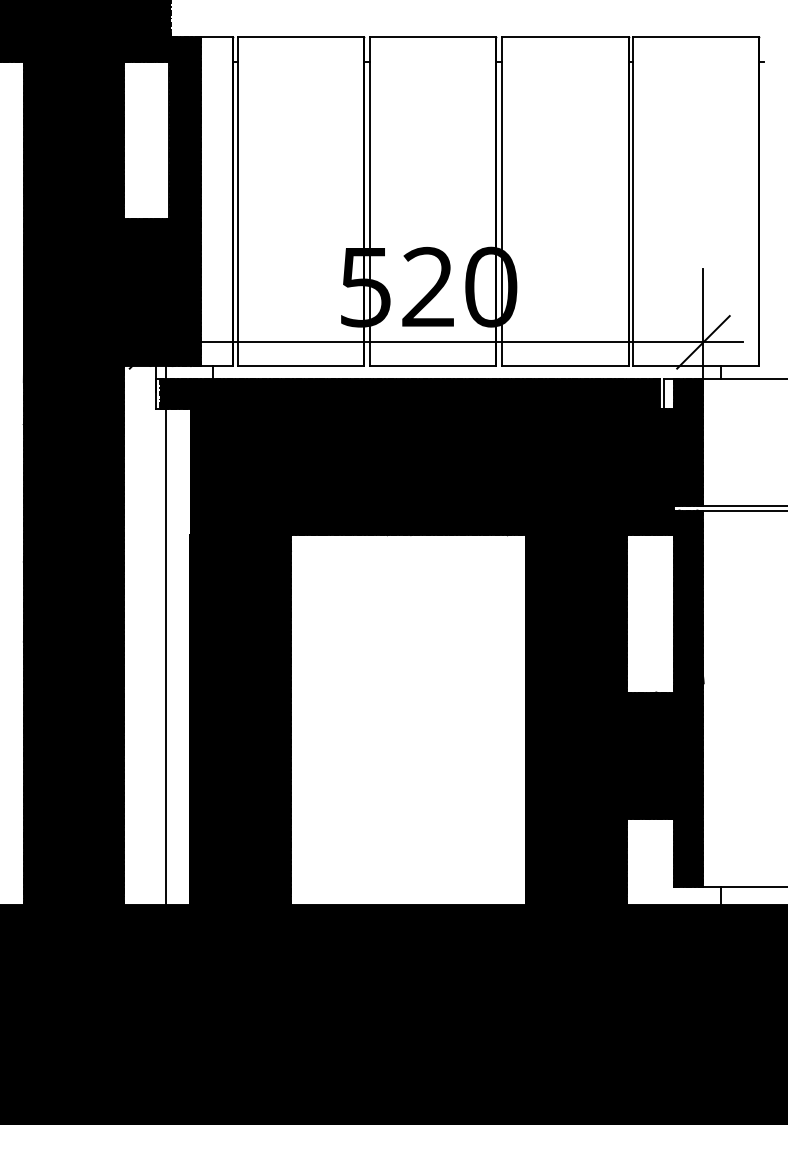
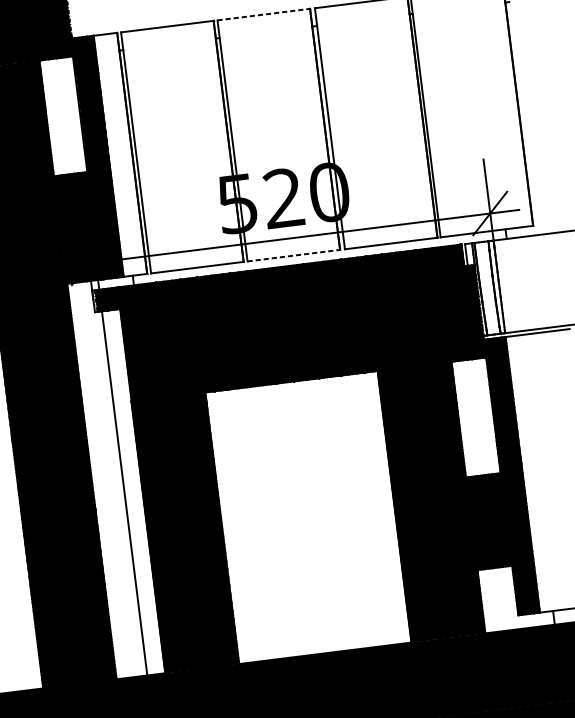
line: (433, 37) -> (264, 14), solid -> dashed
line: (433, 366) -> (294, 255), solid -> dashed
fill: (688, 442) -> (488, 288), removed

